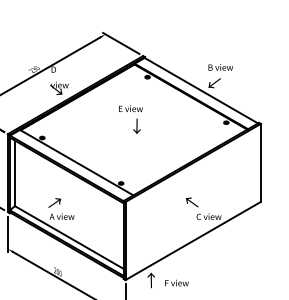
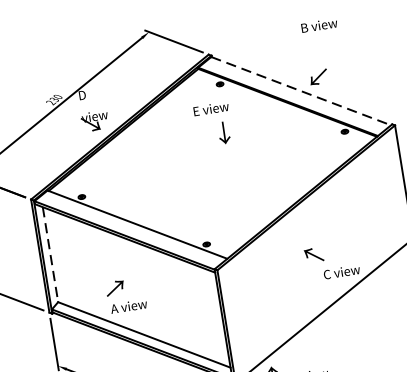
text: (220, 67) -> (319, 25), moved
line: (201, 90) -> (301, 90), solid -> dashed
text: (130, 119) -> (213, 124), moved
line: (14, 173) -> (49, 255), solid -> dashed

